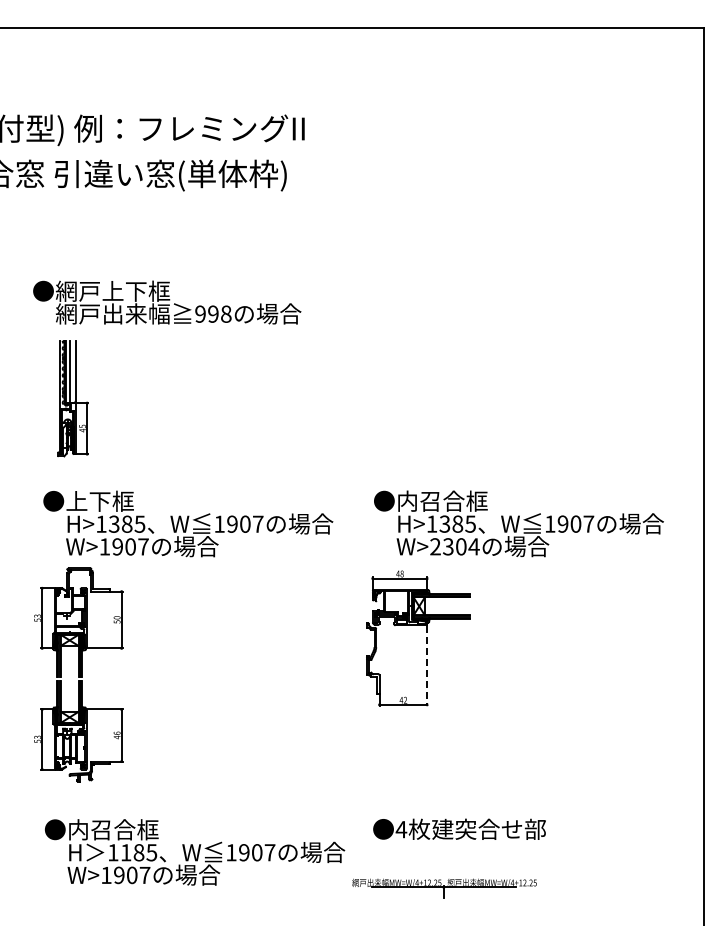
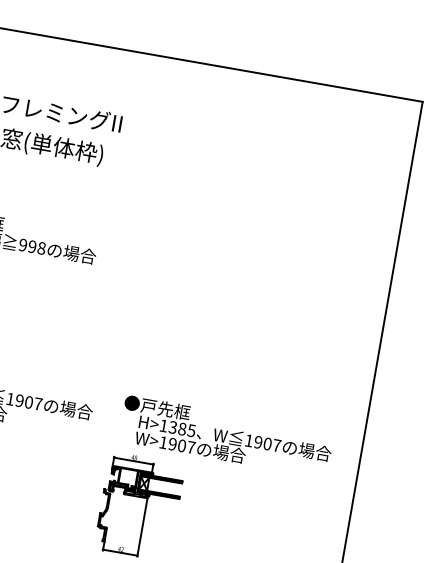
text: (442, 500) -> (174, 410), ●内召合框 -> ●戸先框
text: (454, 546) -> (177, 444), W>2304 -> W>1907
line: (427, 666) -> (142, 528), dashed -> solid

